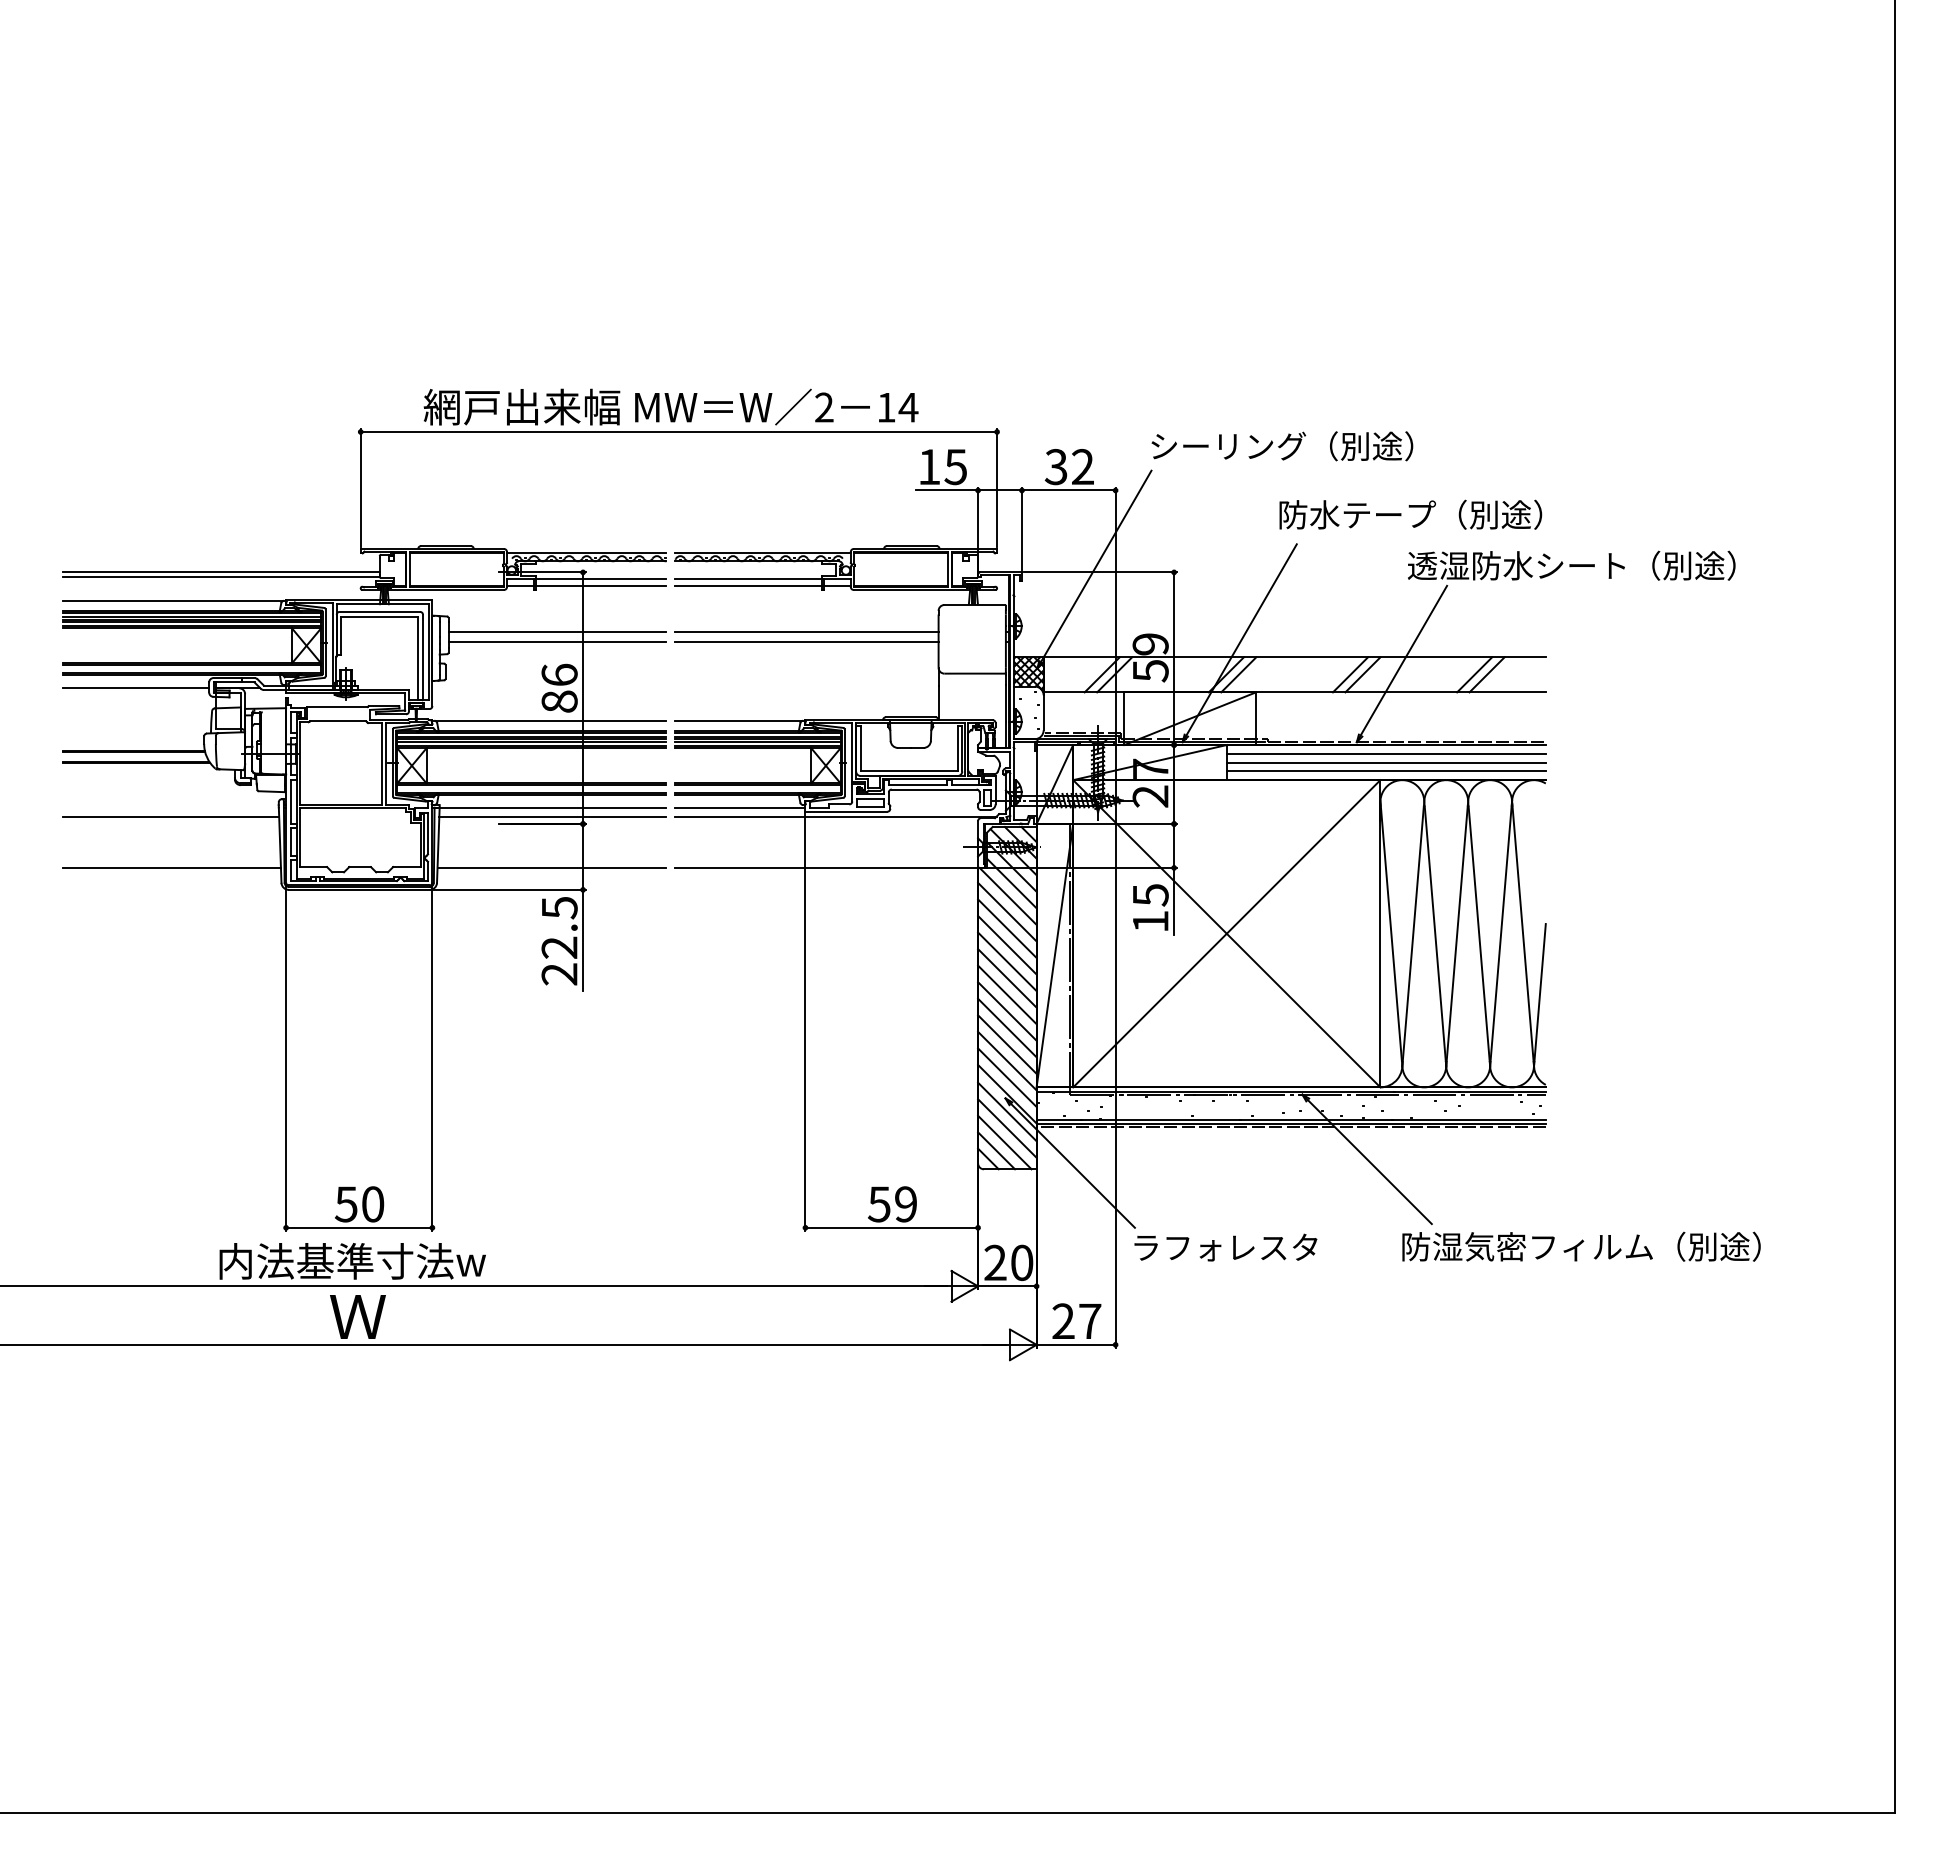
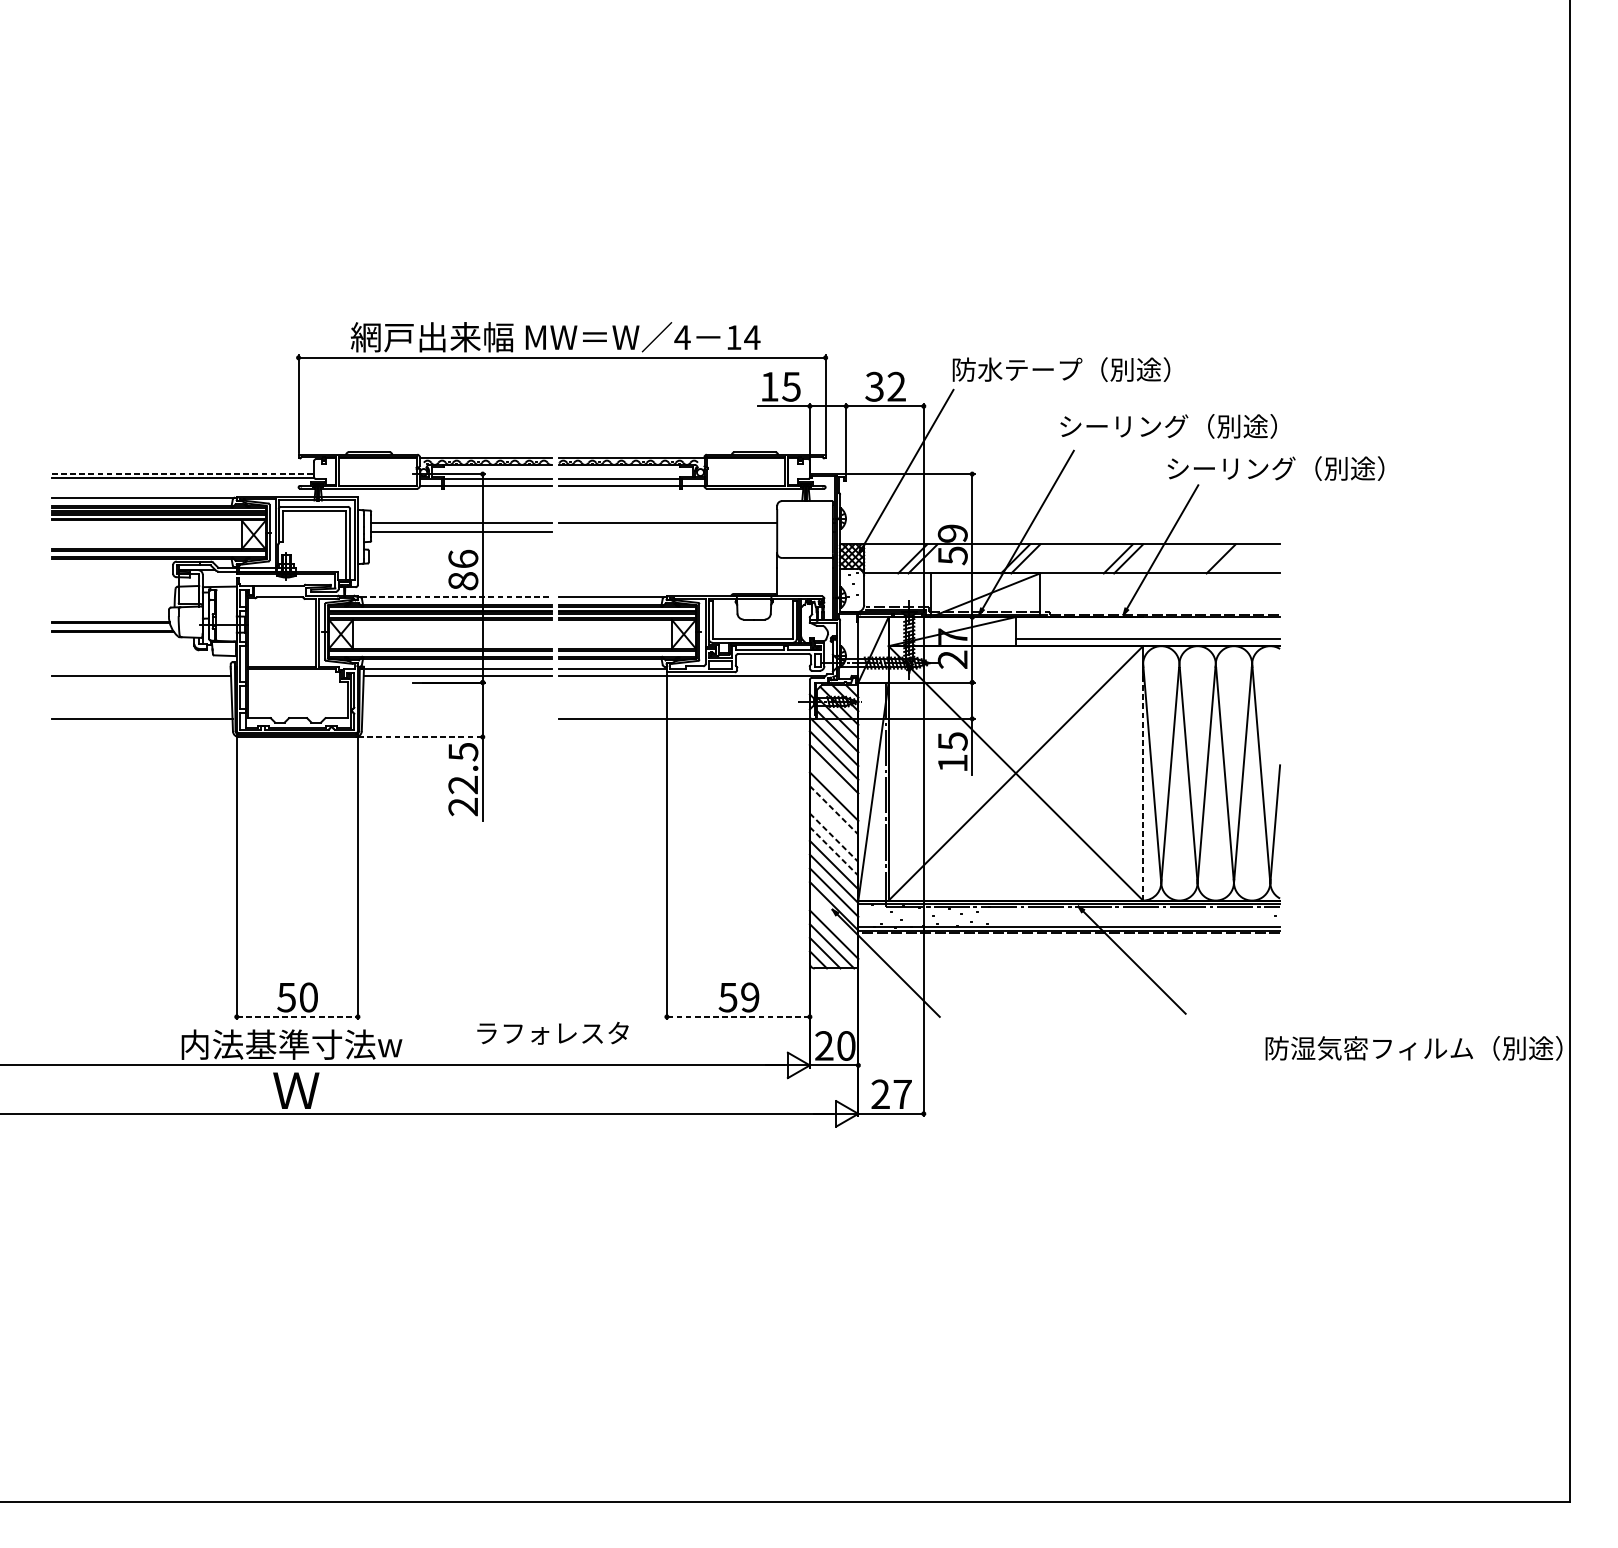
text: (824, 407) -> (682, 337), 2 -> 4
text: (1228, 445) -> (1017, 369), シーリング（別途） -> 防水テープ（別途）
text: (1357, 514) -> (1124, 426), 防水テープ（別途） -> シーリング（別途）
text: (1571, 565) -> (1301, 468), 透湿防水シート（別途） -> シーリング（別途）
line: (221, 572) -> (183, 474), solid -> dashed
line: (806, 641) -> (667, 531), removed
line: (1486, 674) -> (1230, 558), removed
line: (136, 687) -> (112, 569), removed
line: (551, 721) -> (456, 597), solid -> dashed
line: (1385, 753) -> (1147, 624), removed
line: (1385, 762) -> (1147, 631), removed
line: (551, 867) -> (456, 718), removed
line: (509, 889) -> (421, 736), solid -> dashed
line: (1380, 944) -> (1143, 782), solid -> dashed
line: (1007, 945) -> (834, 783), removed
line: (1007, 978) -> (834, 810), solid -> dashed
line: (1007, 994) -> (834, 823), removed
line: (1007, 1011) -> (834, 837), solid -> dashed
line: (1007, 1028) -> (834, 851), solid -> dashed
line: (1007, 1111) -> (834, 920), removed
line: (359, 1227) -> (297, 1016), solid -> dashed
line: (891, 1227) -> (738, 1016), solid -> dashed
text: (1581, 1246) -> (1414, 1048), moved
text: (1225, 1247) -> (552, 1033), moved

